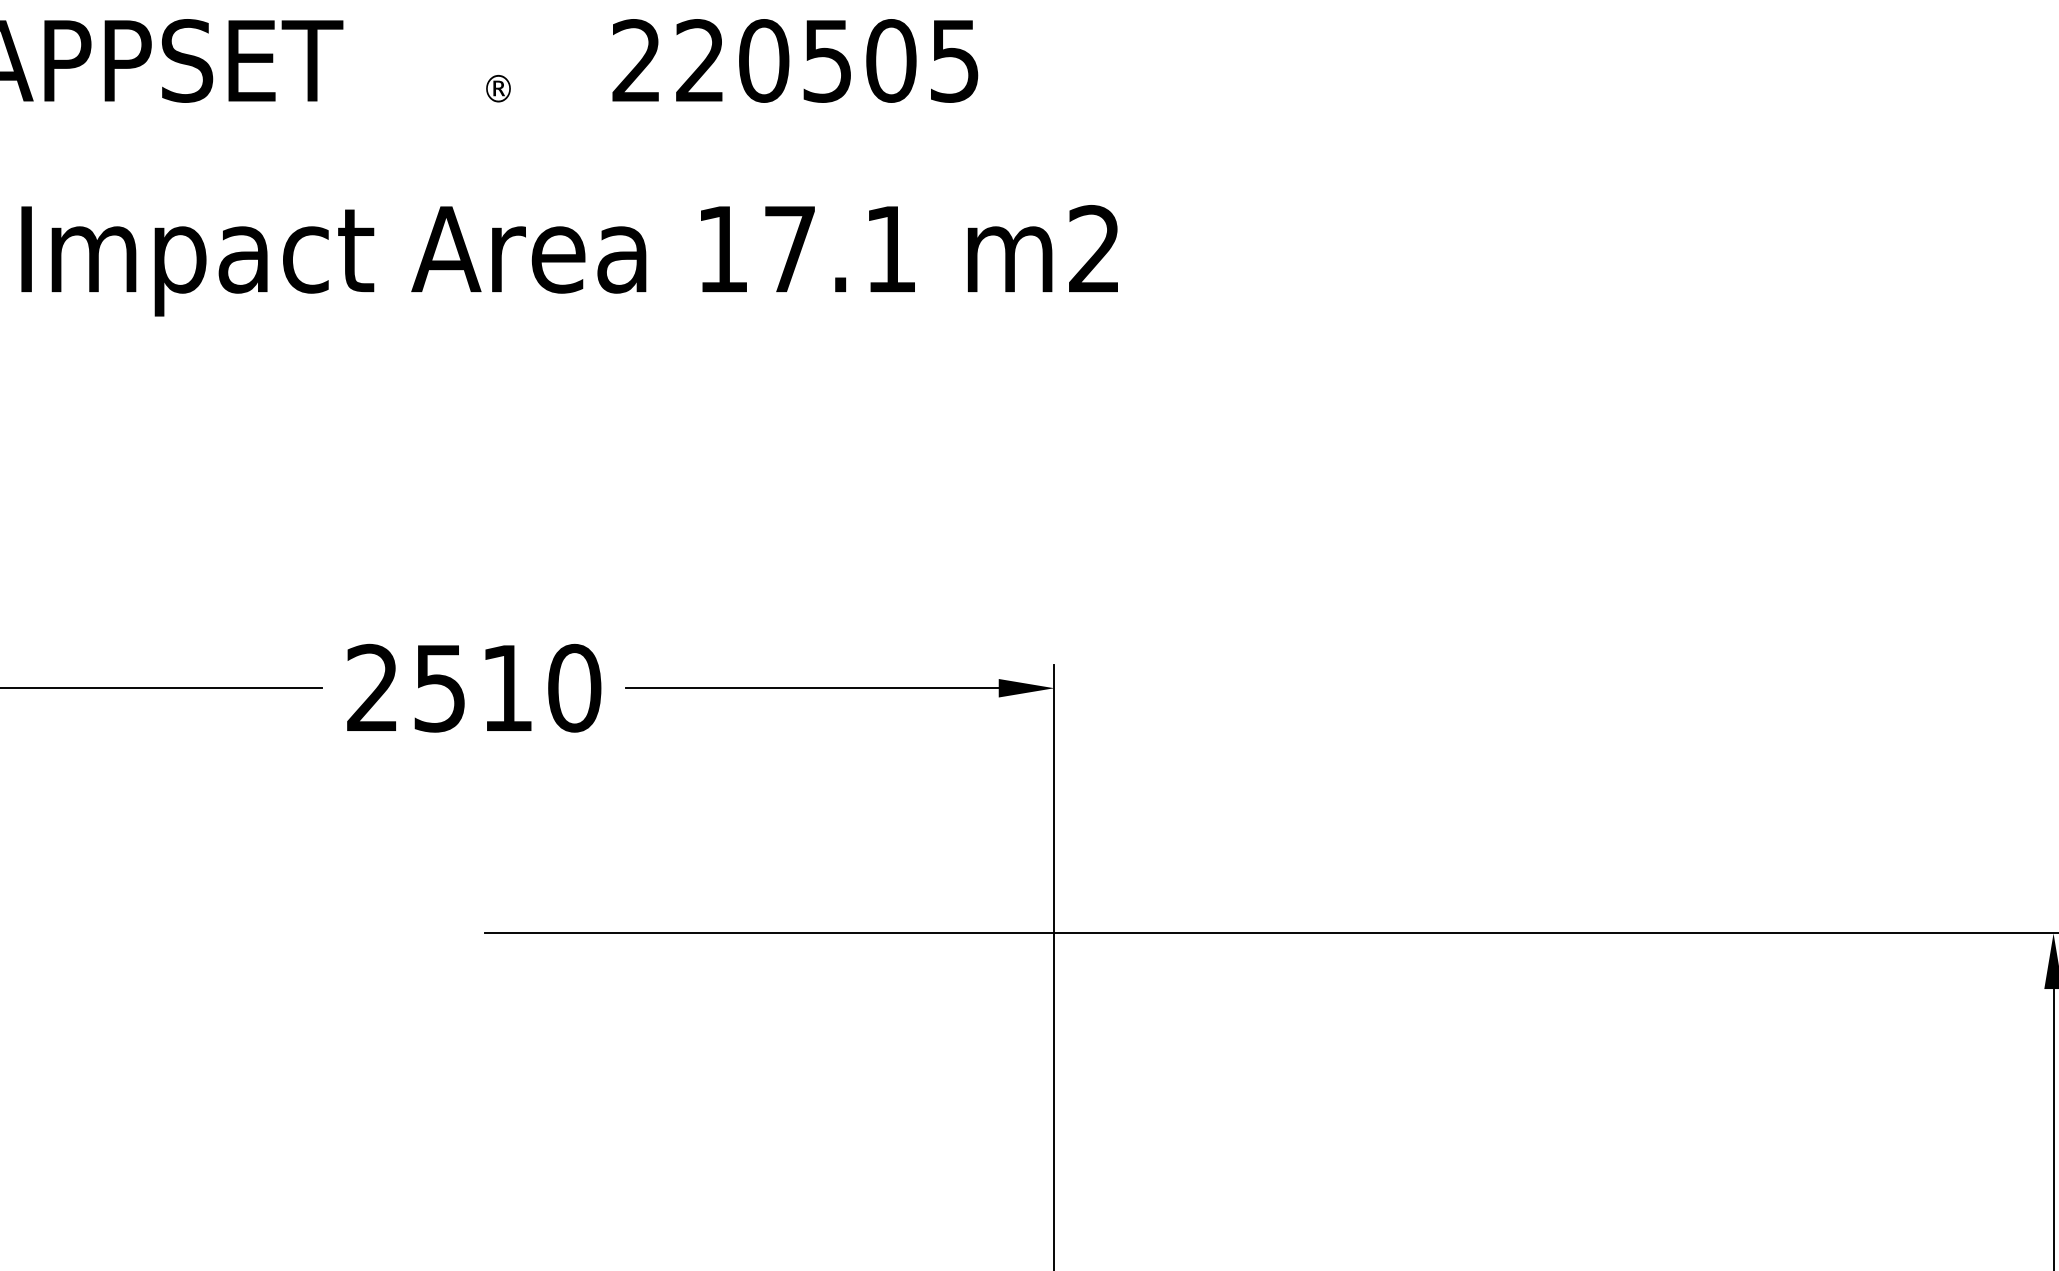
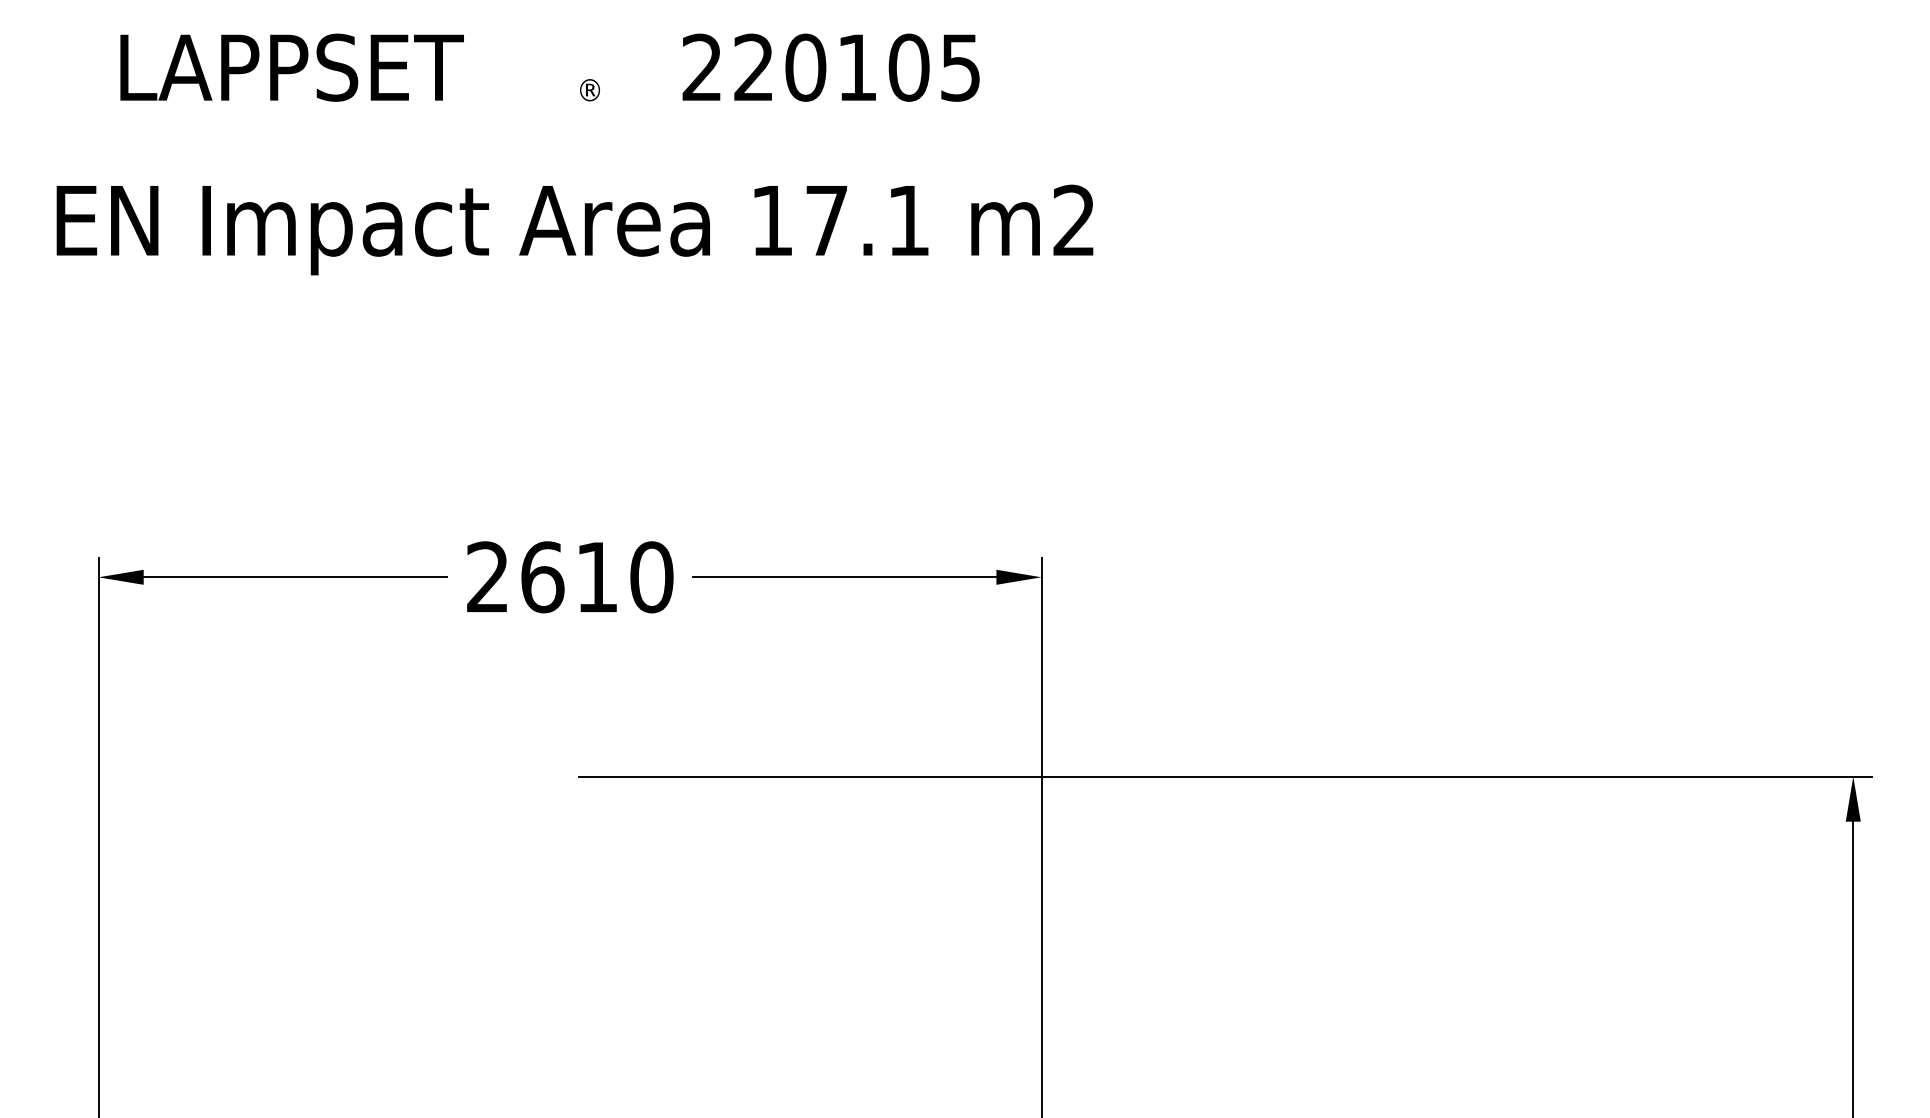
text: (827, 60) -> (857, 67), 220505 -> 220105
text: (439, 688) -> (542, 577), 2510 -> 2610

